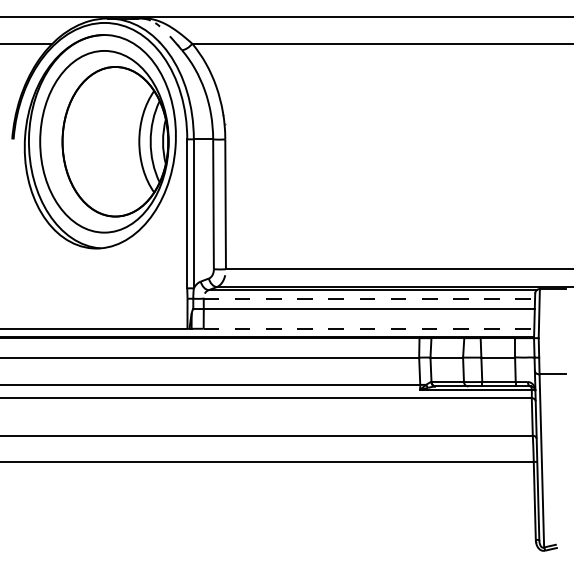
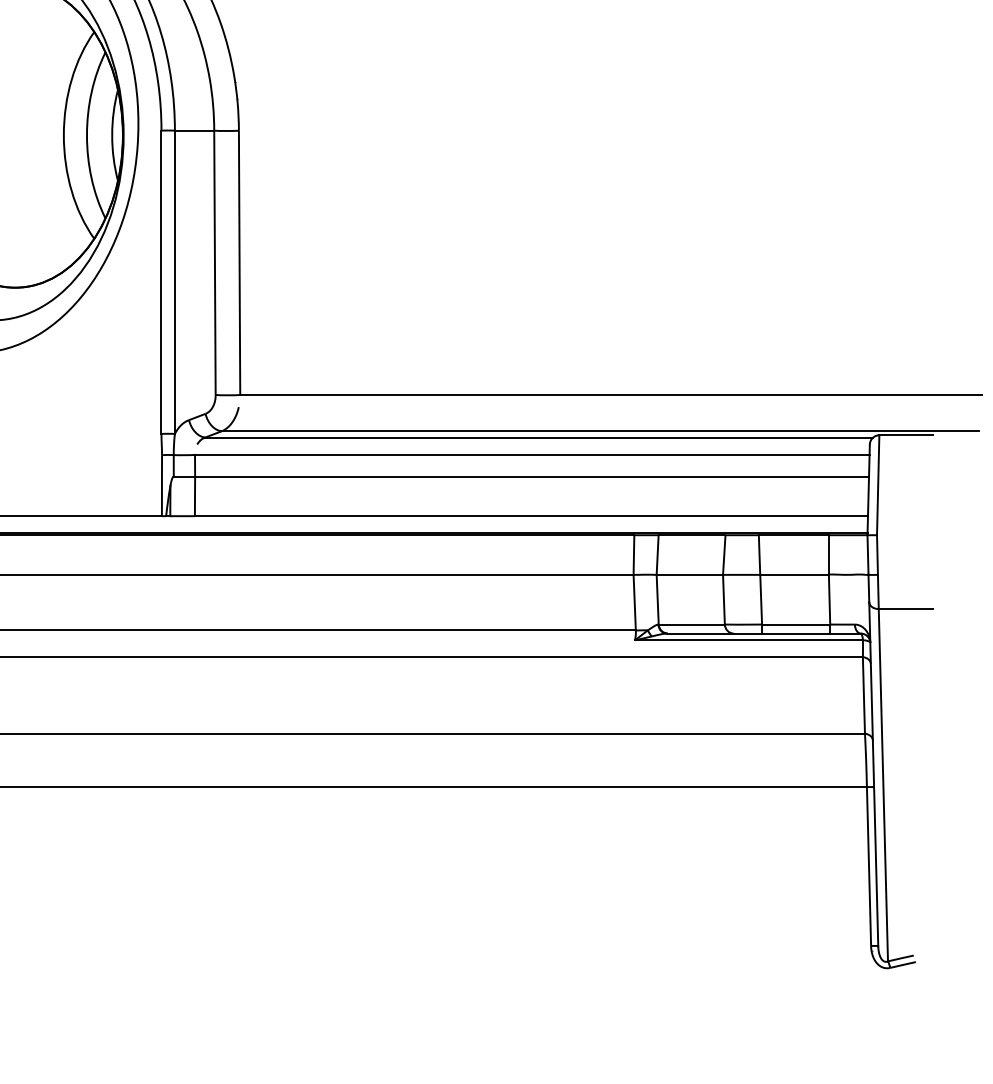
line: (369, 298) -> (532, 454), dashed -> solid
line: (369, 328) -> (532, 515), dashed -> solid

